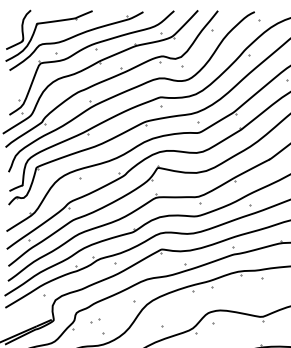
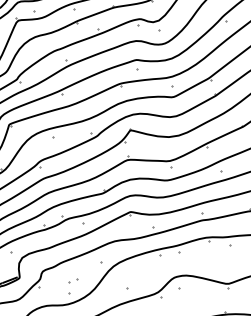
part: (95, 320) -> (73, 280), moved

